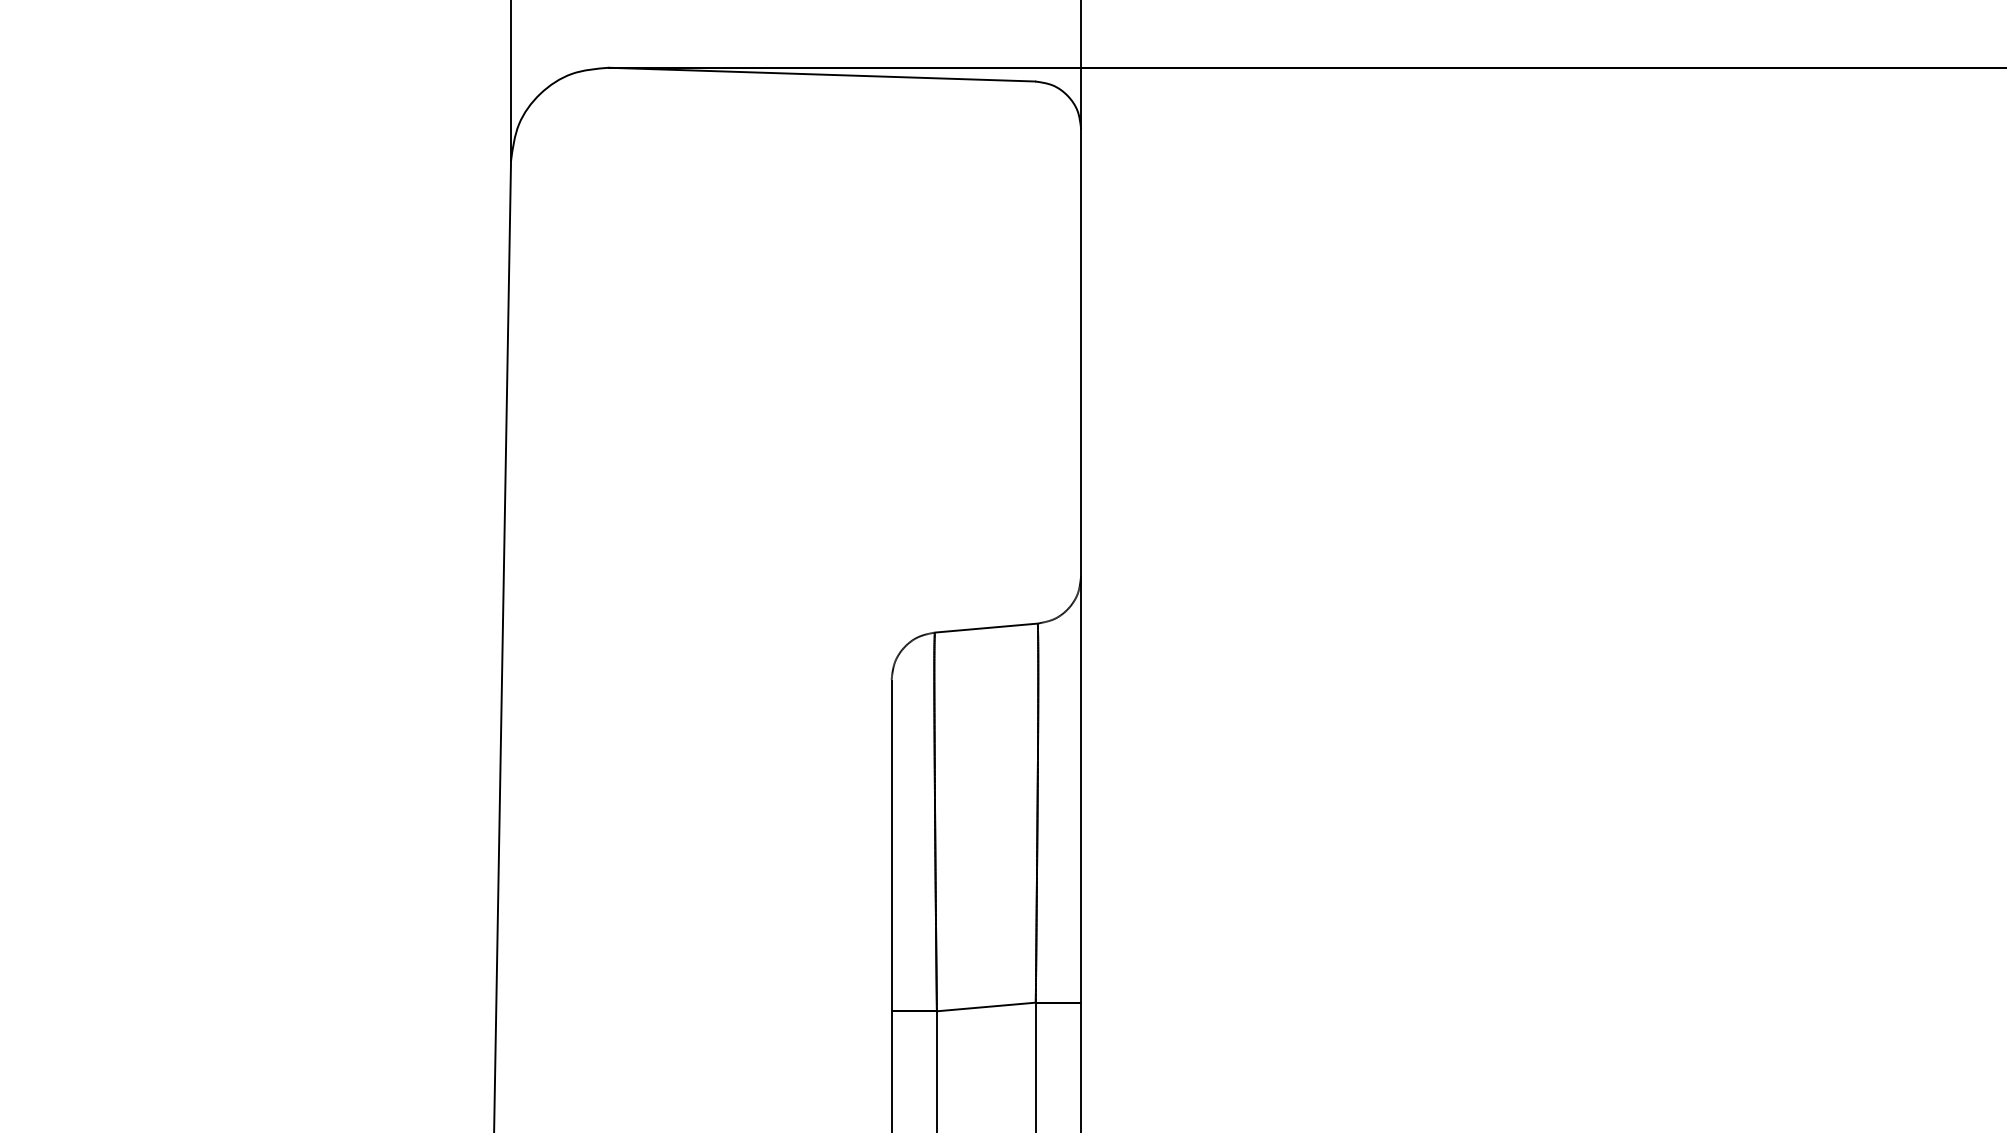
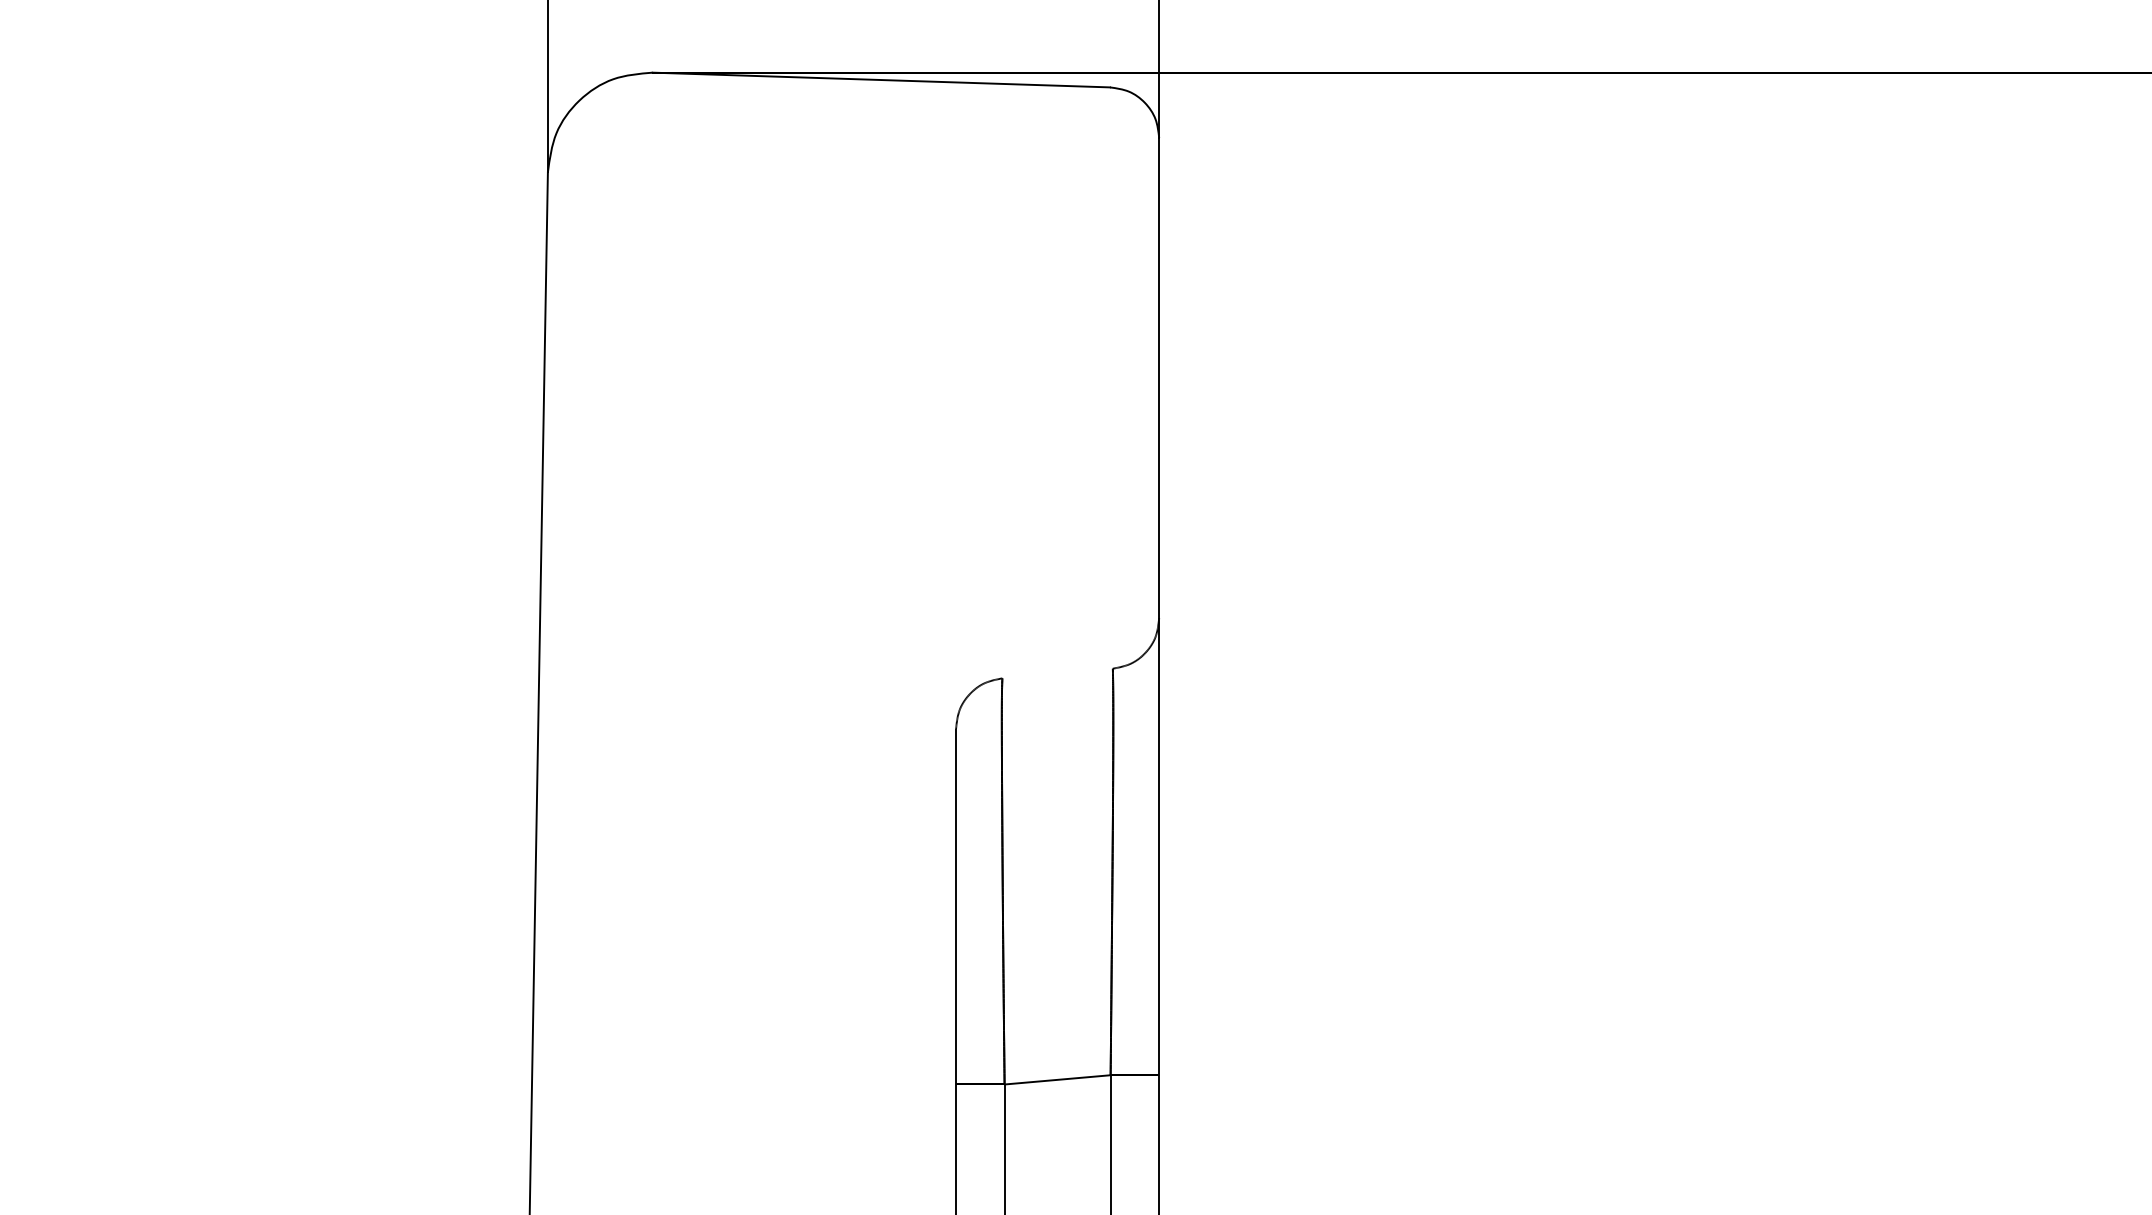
line: (986, 628) -> (1057, 673), removed

